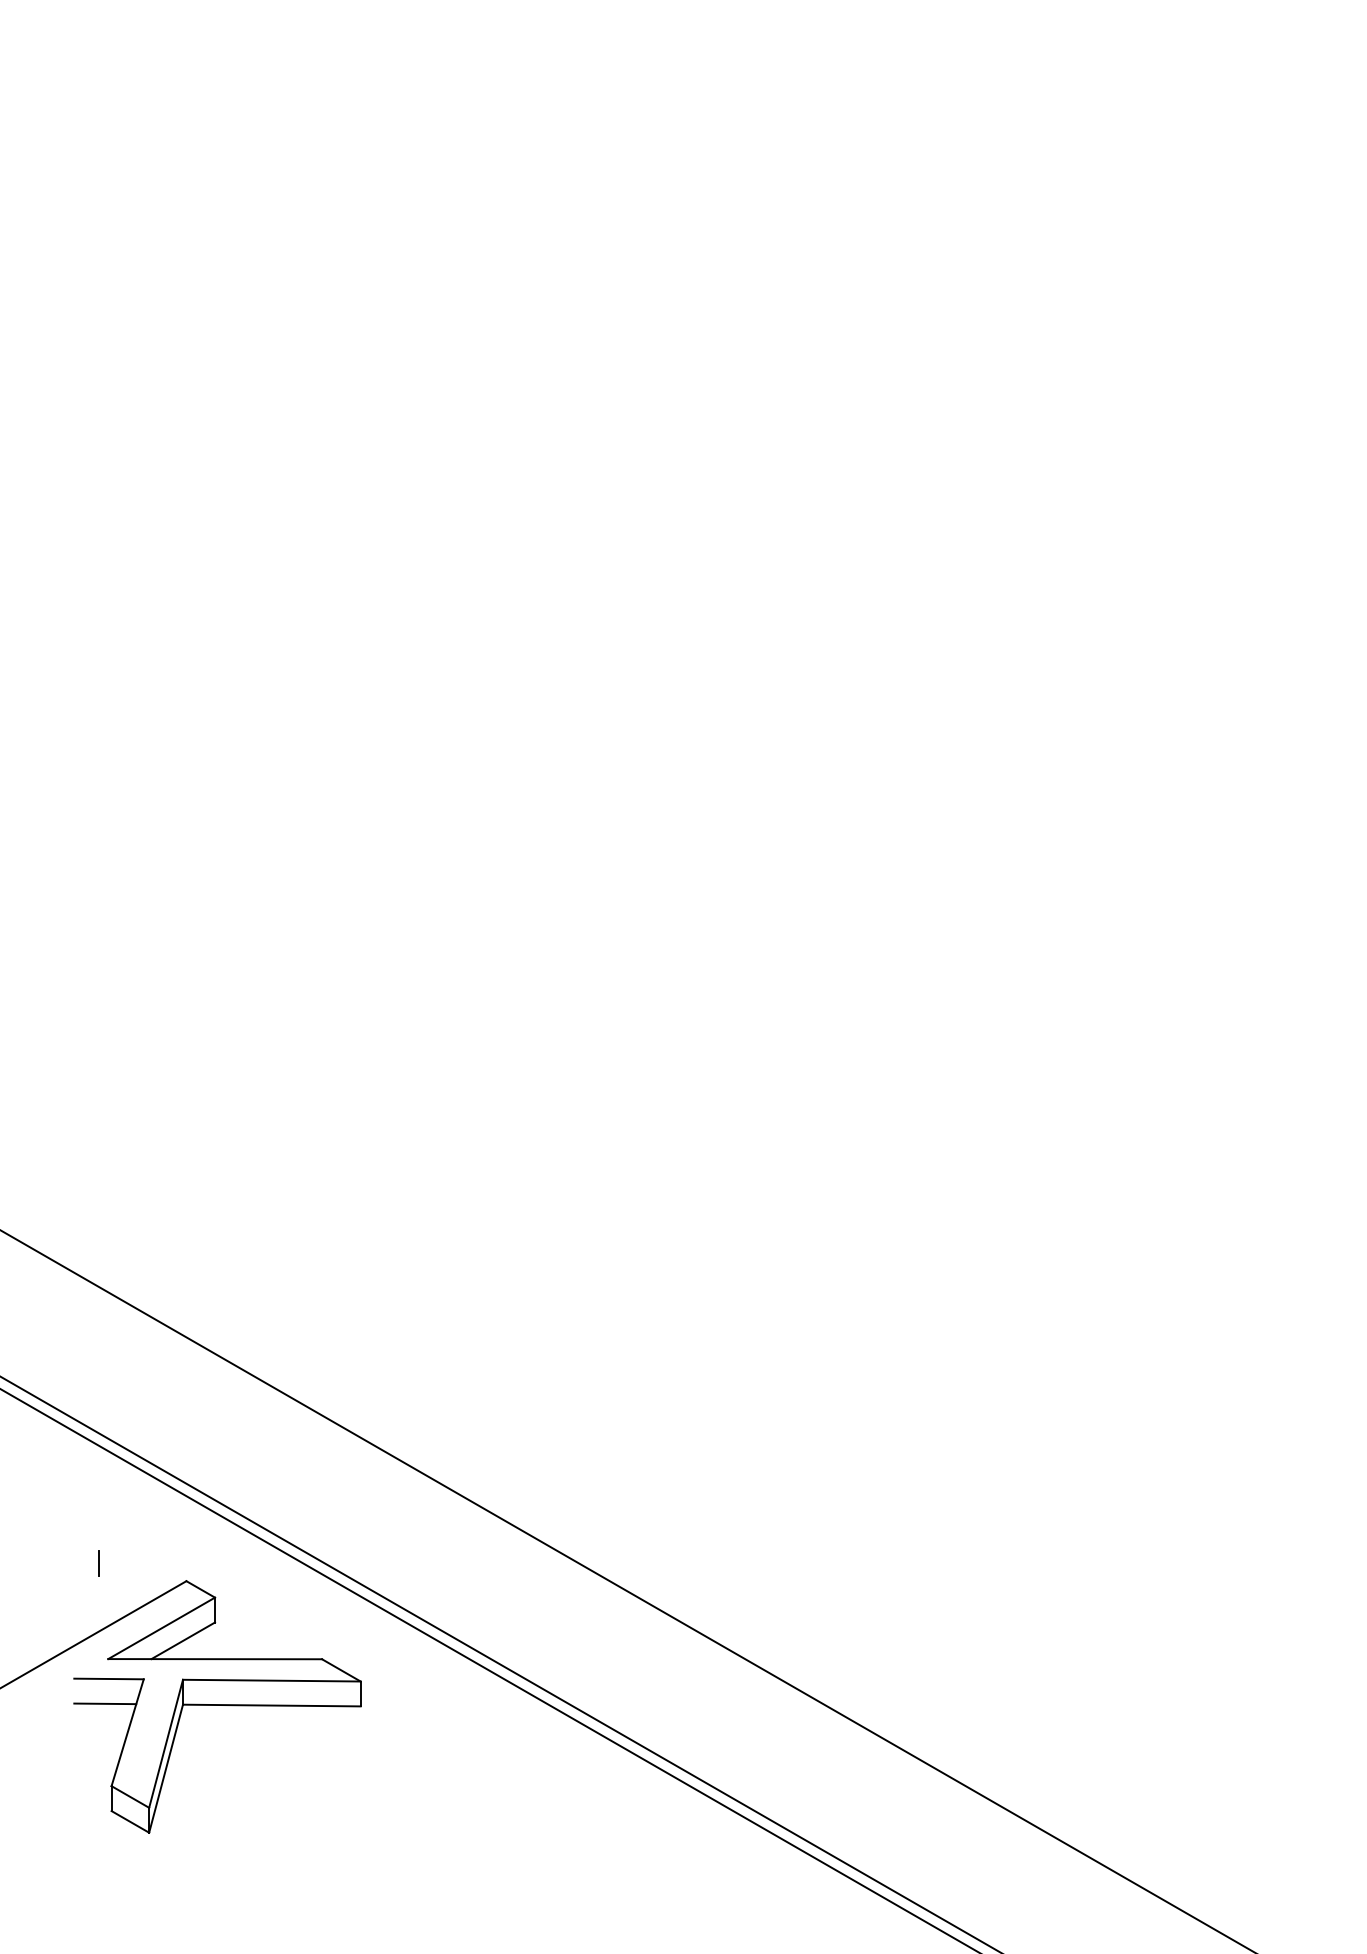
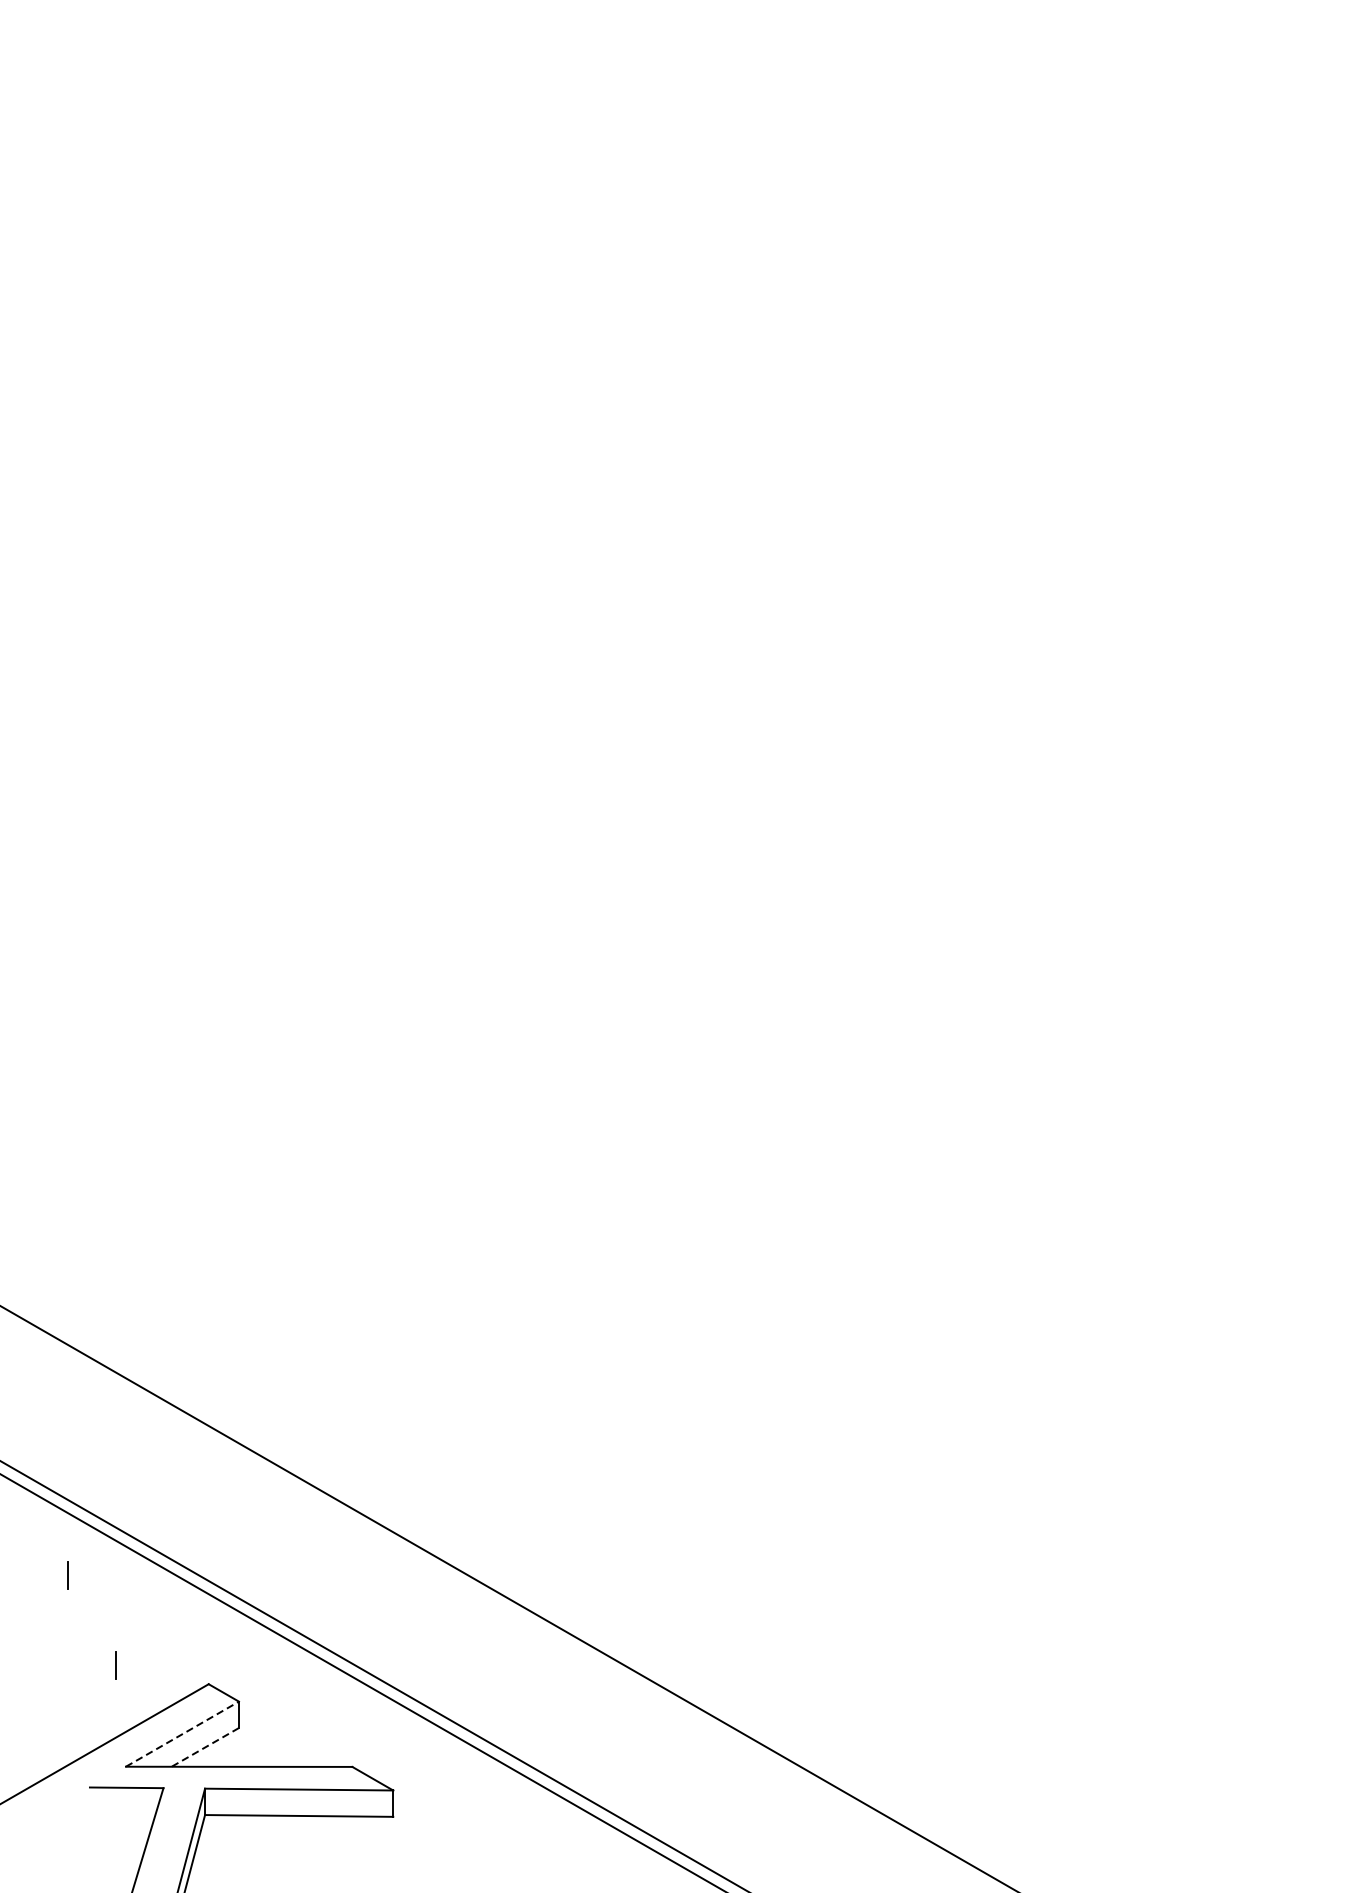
line: (52, 1478) -> (66, 1575), added
line: (161, 1628) -> (182, 1734), solid -> dashed
line: (183, 1640) -> (205, 1747), solid -> dashed
line: (105, 1703) -> (122, 1813), removed

